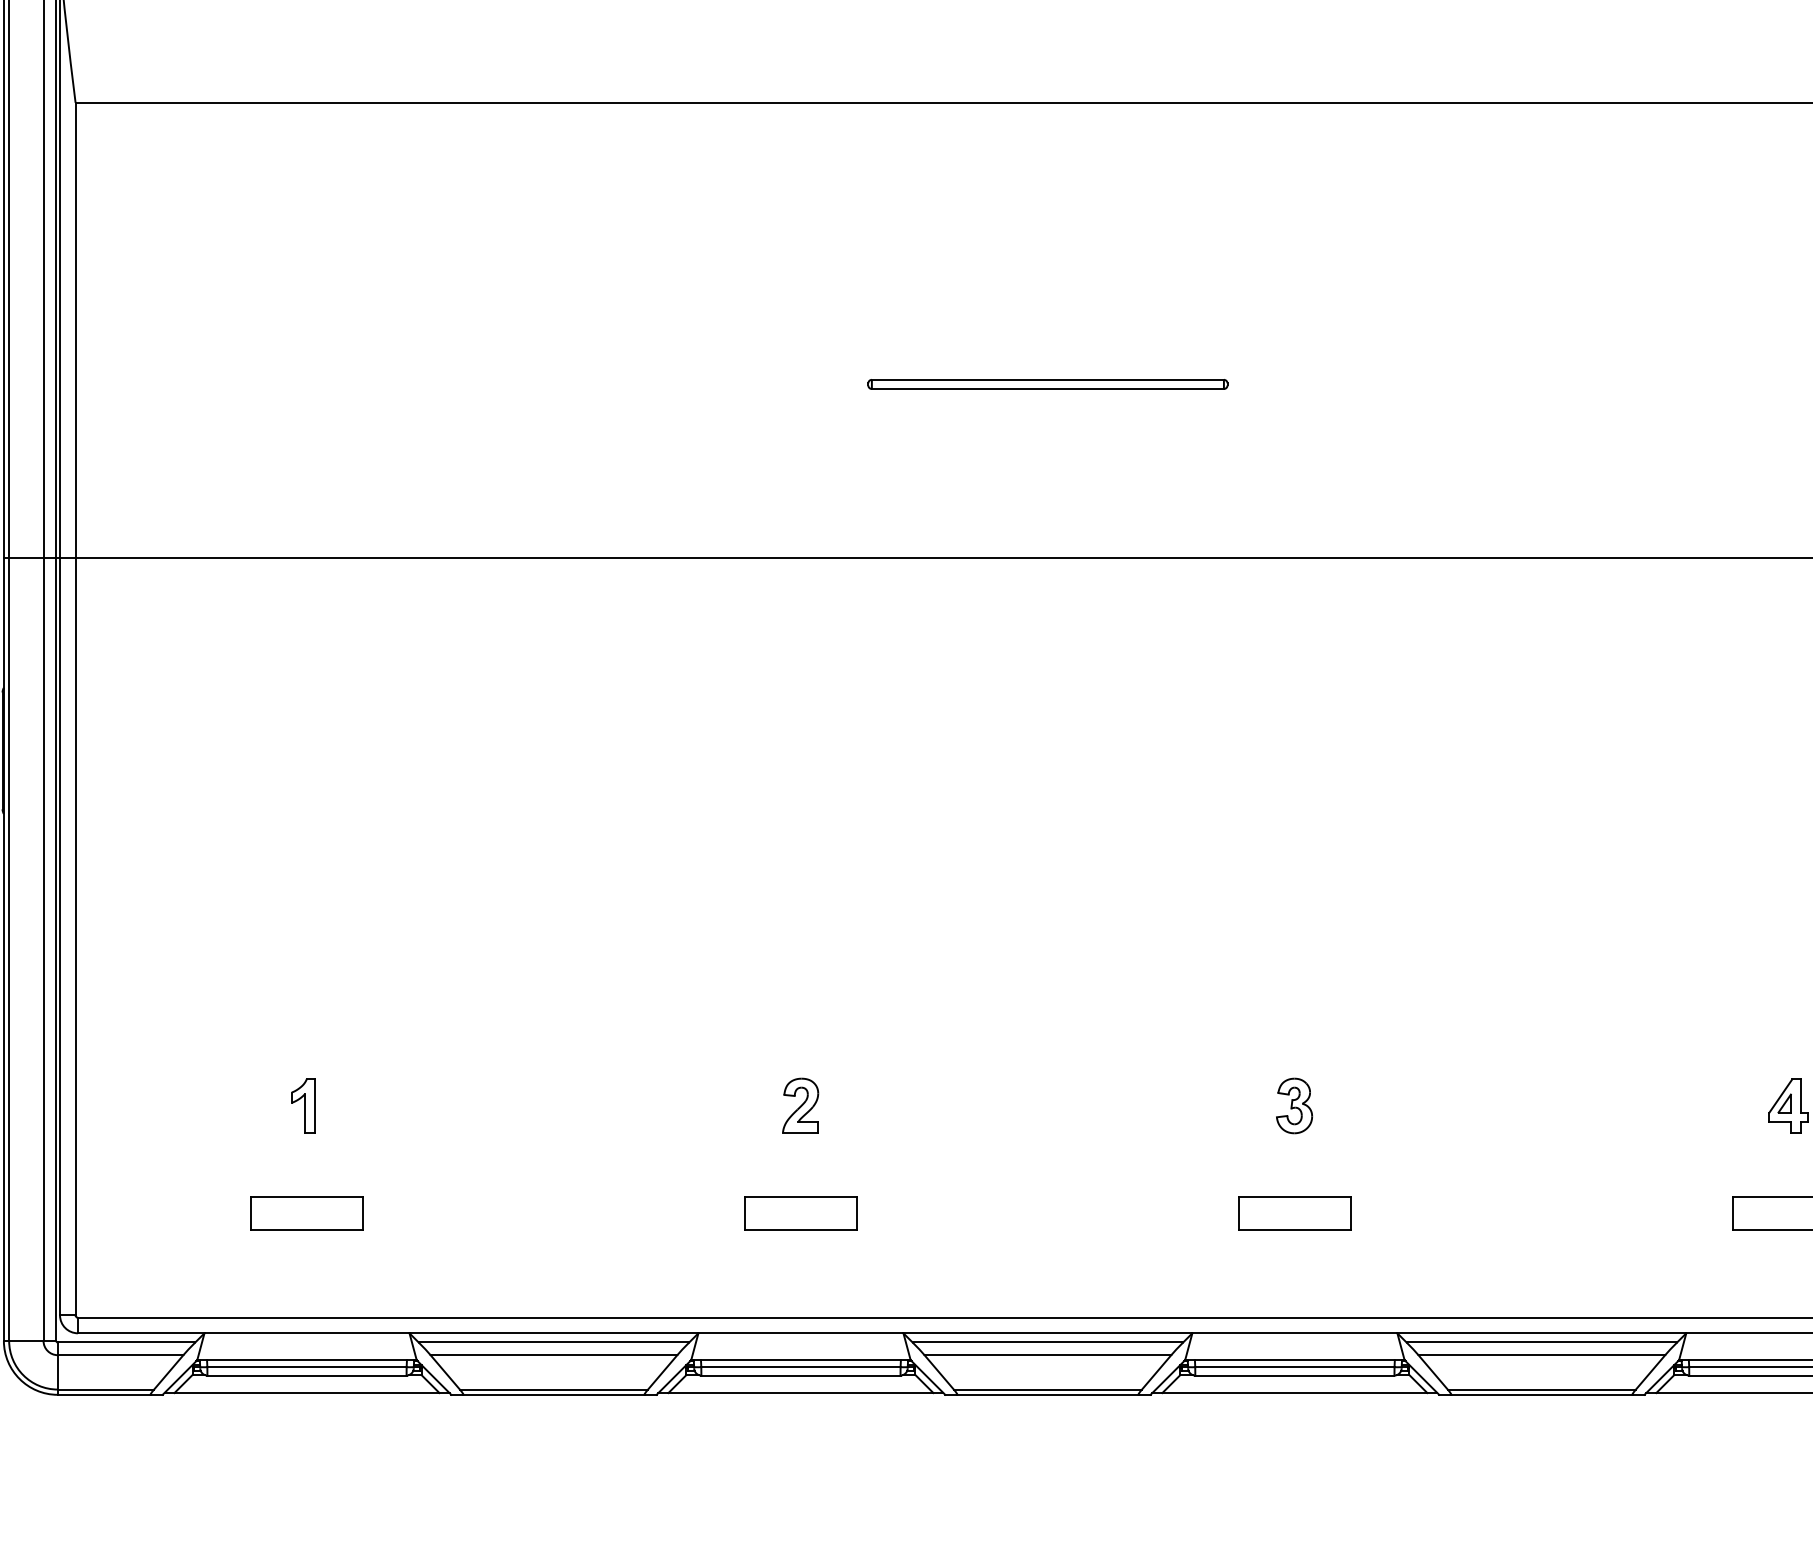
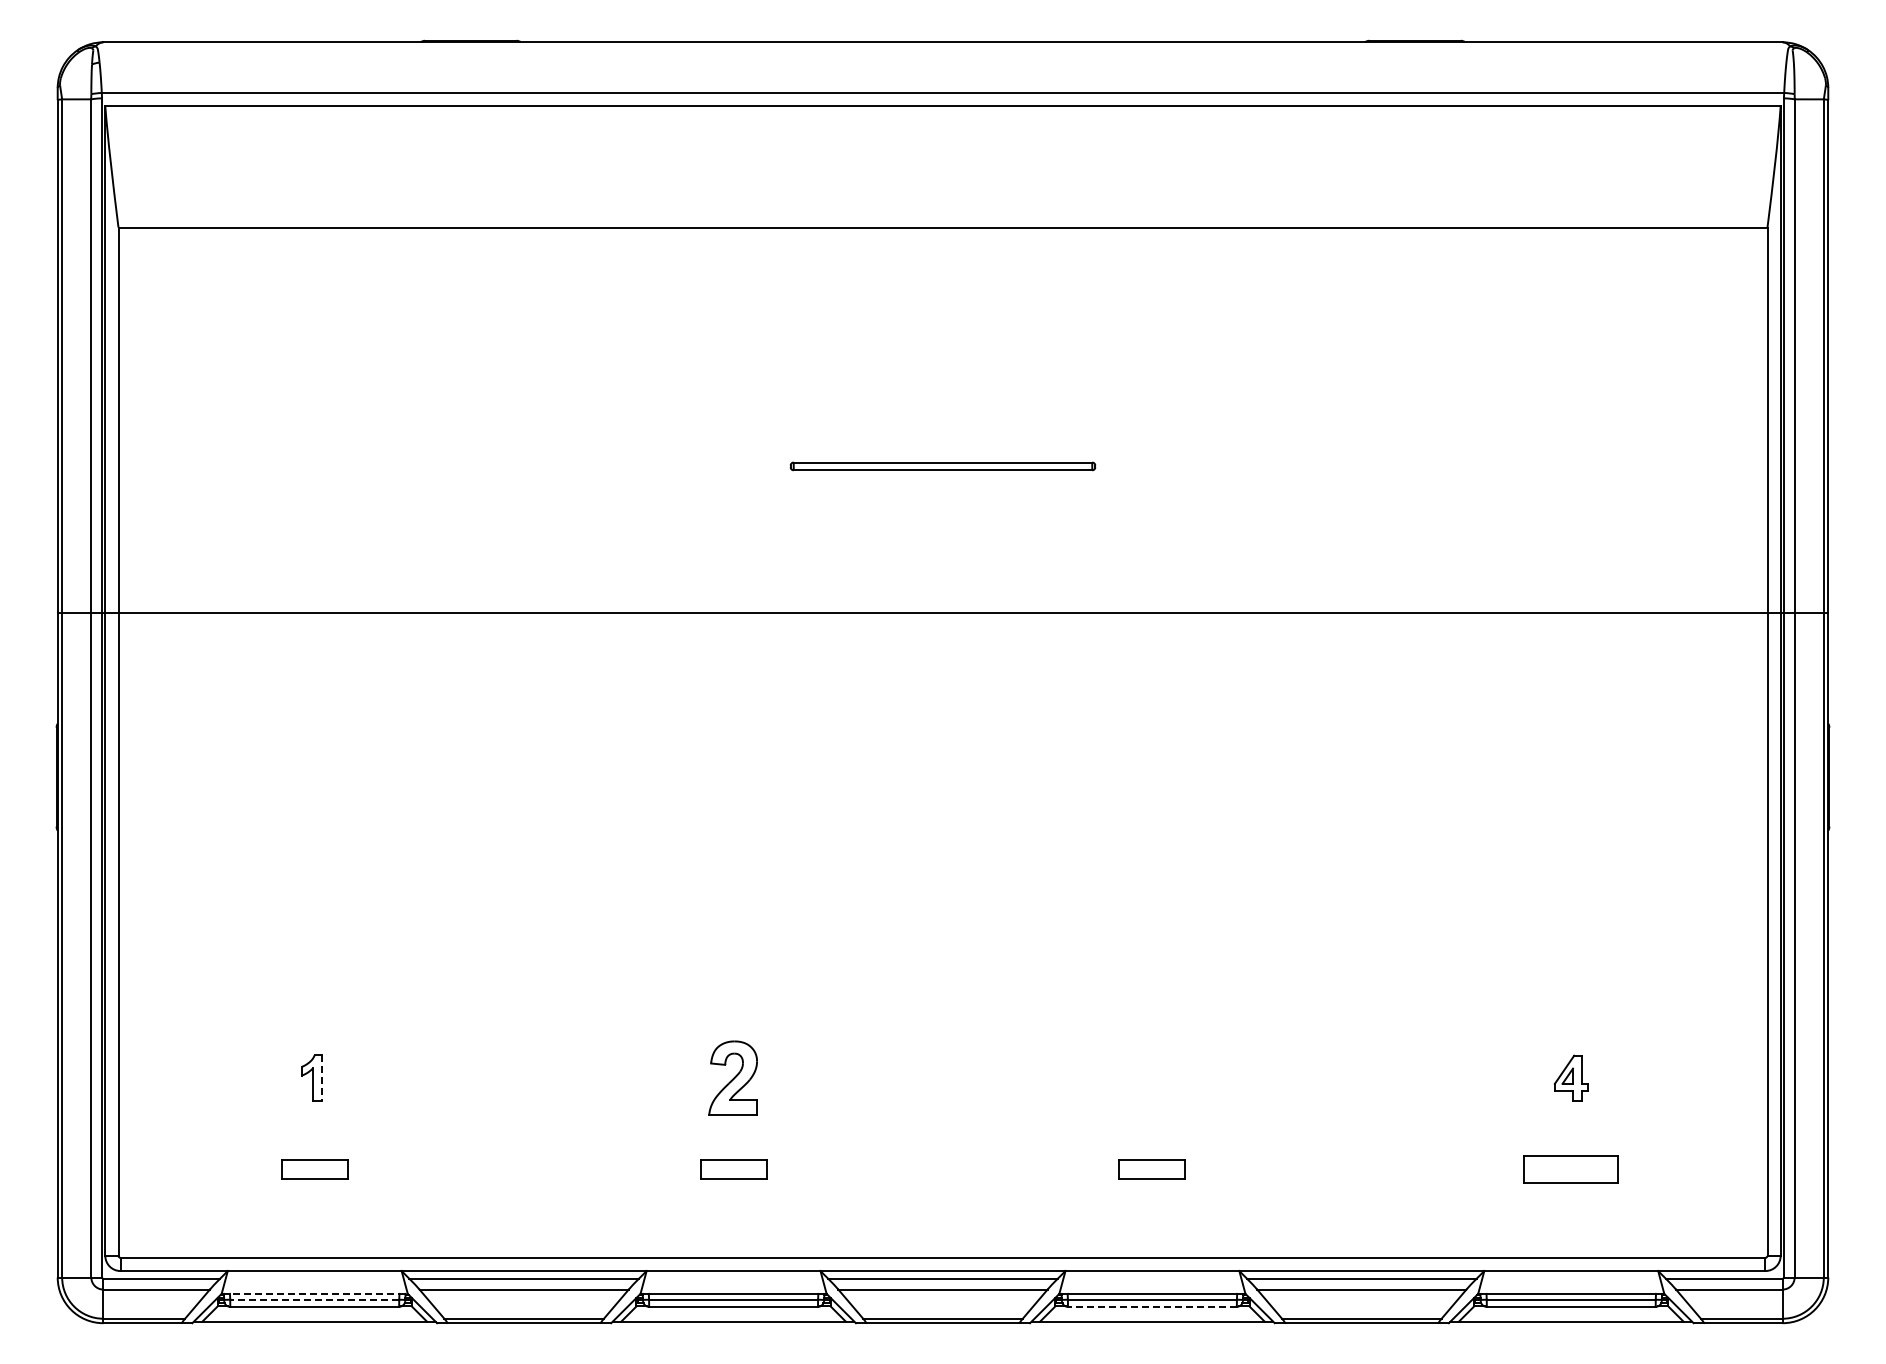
line: (314, 1105) -> (321, 1077), solid -> dashed
part: (800, 1105) -> (733, 1077), size x1.6
part: (1293, 1106) -> (1151, 1078), removed
part: (306, 1213) -> (314, 1169), size x0.7
part: (800, 1213) -> (733, 1169), size x0.7
part: (1294, 1213) -> (1152, 1169), size x0.7
line: (307, 1359) -> (315, 1293), solid -> dashed
line: (306, 1366) -> (314, 1299), solid -> dashed
line: (1293, 1375) -> (1151, 1306), solid -> dashed

